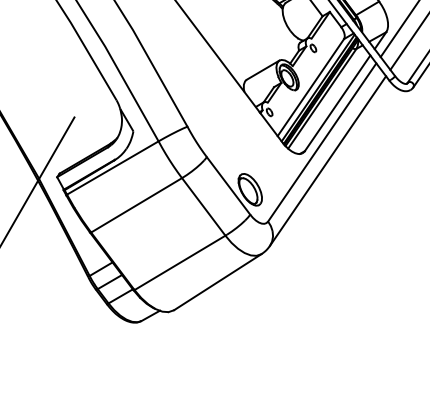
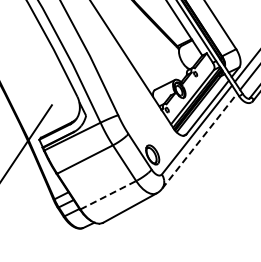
line: (327, 161) -> (199, 141), solid -> dashed
line: (180, 263) -> (108, 195), solid -> dashed

